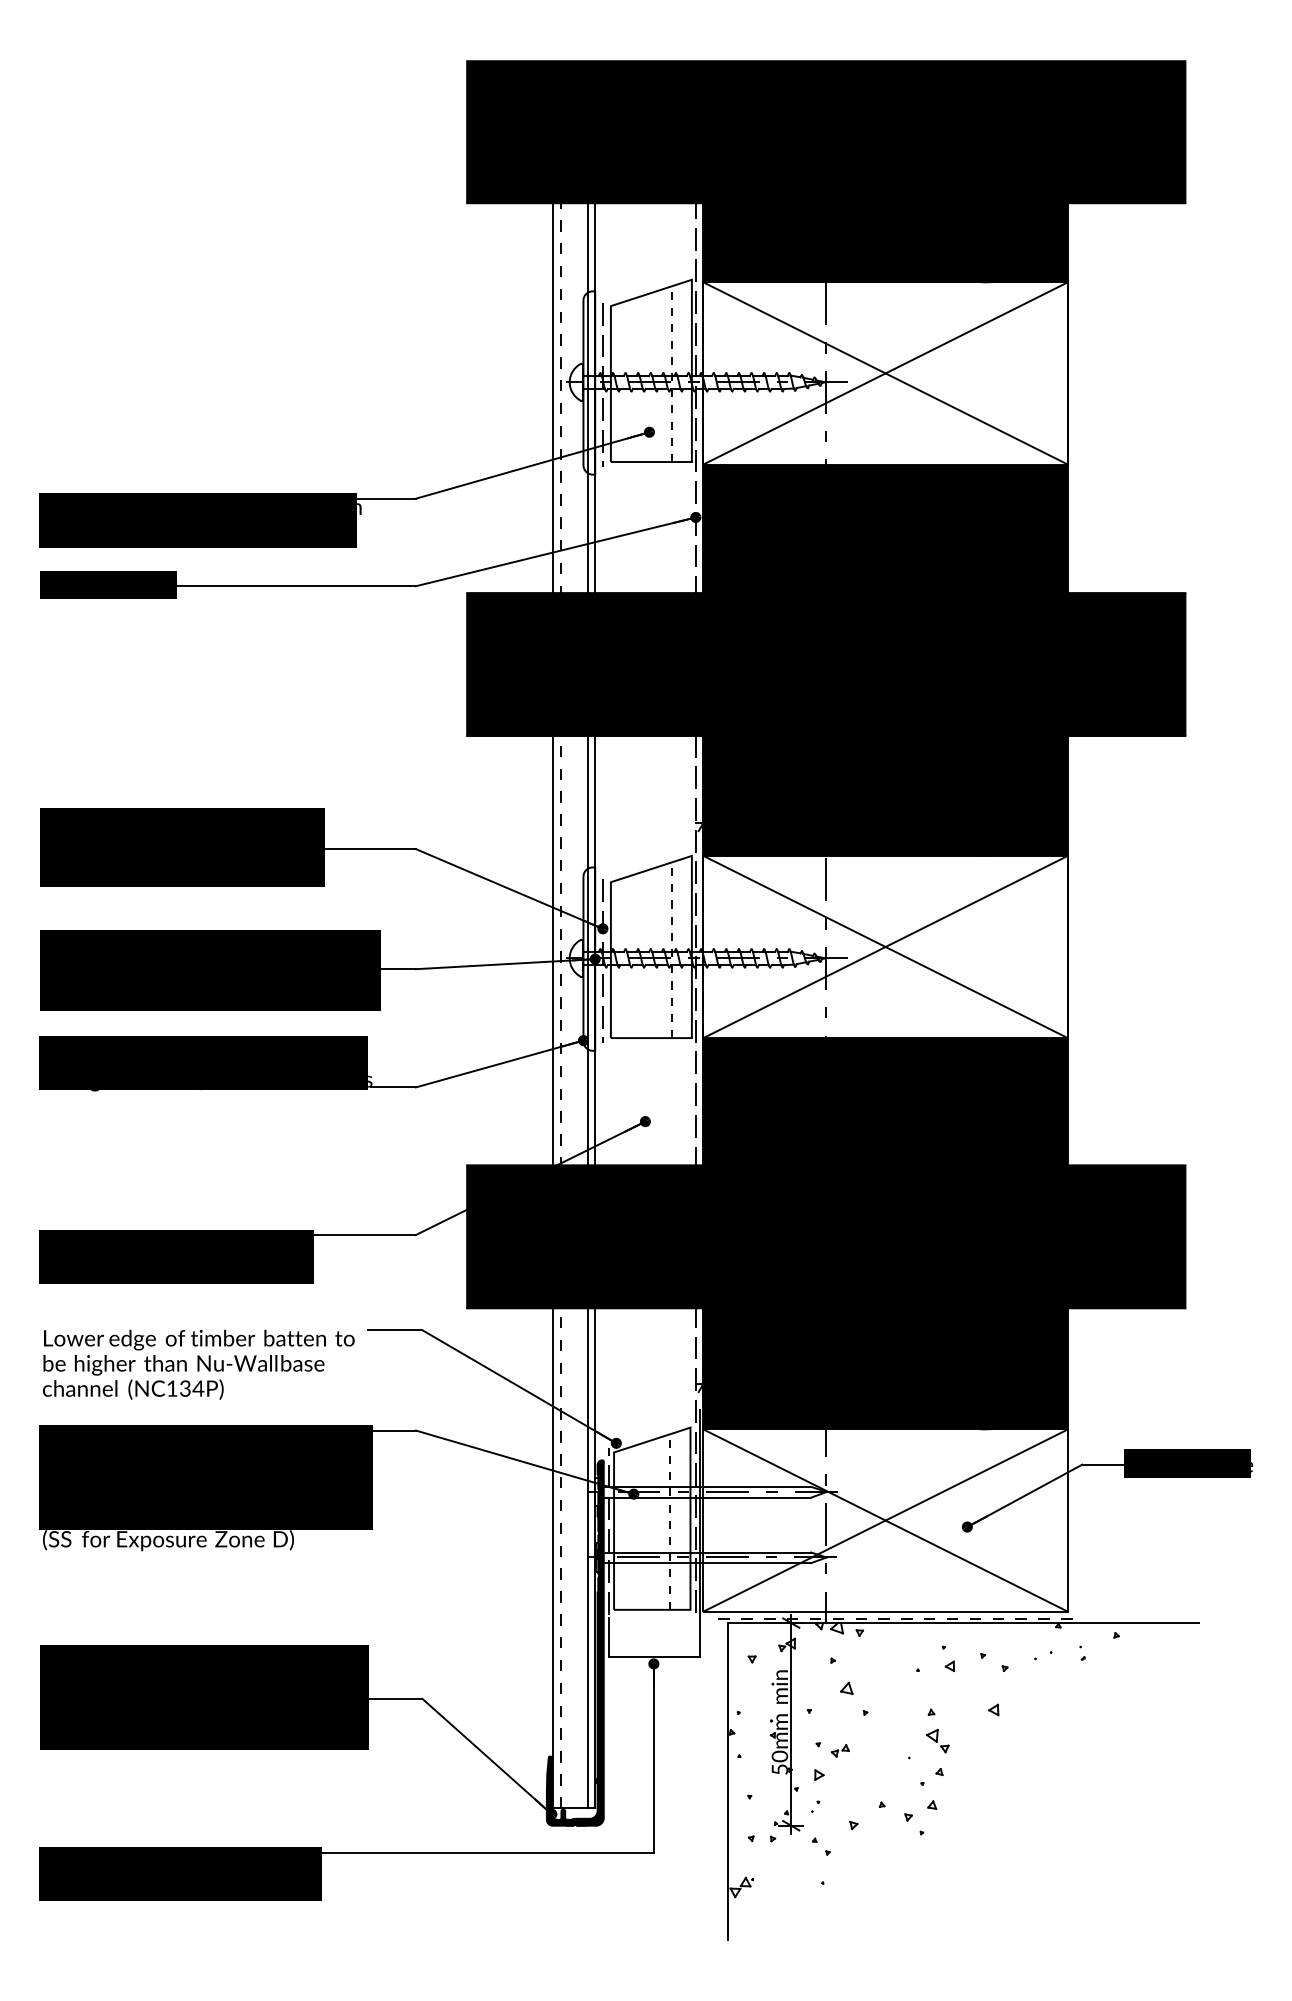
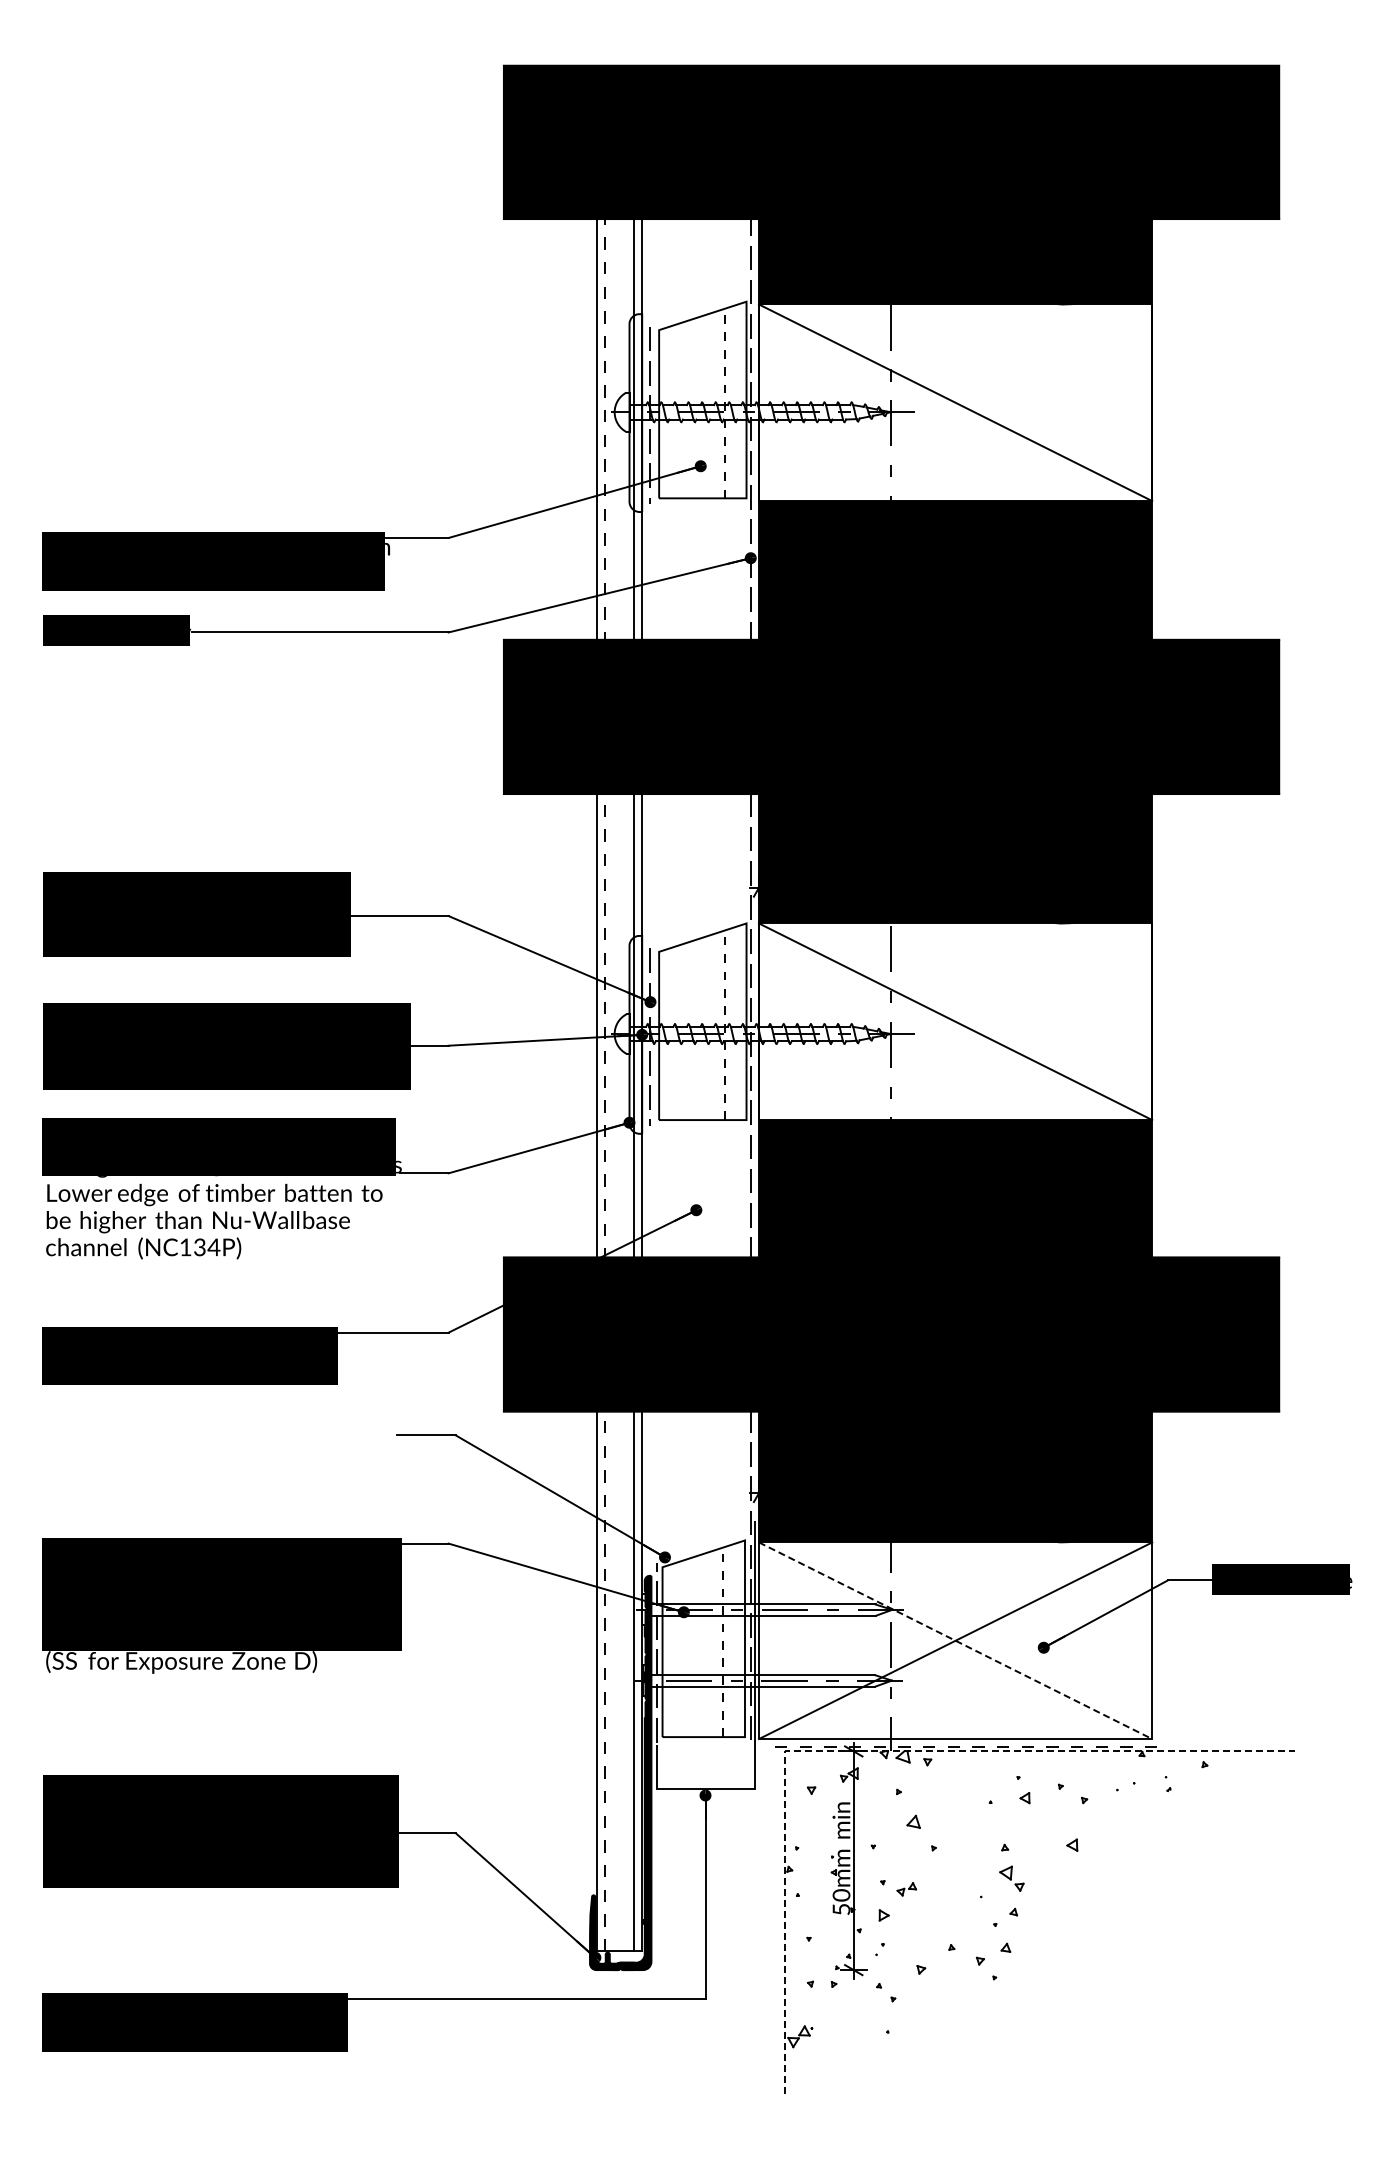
line: (885, 373) -> (955, 402), removed
line: (885, 946) -> (955, 1021), removed
text: (198, 1364) -> (214, 1221), moved
line: (885, 1520) -> (955, 1640), solid -> dashed
line: (805, 1623) -> (869, 1751), solid -> dashed

